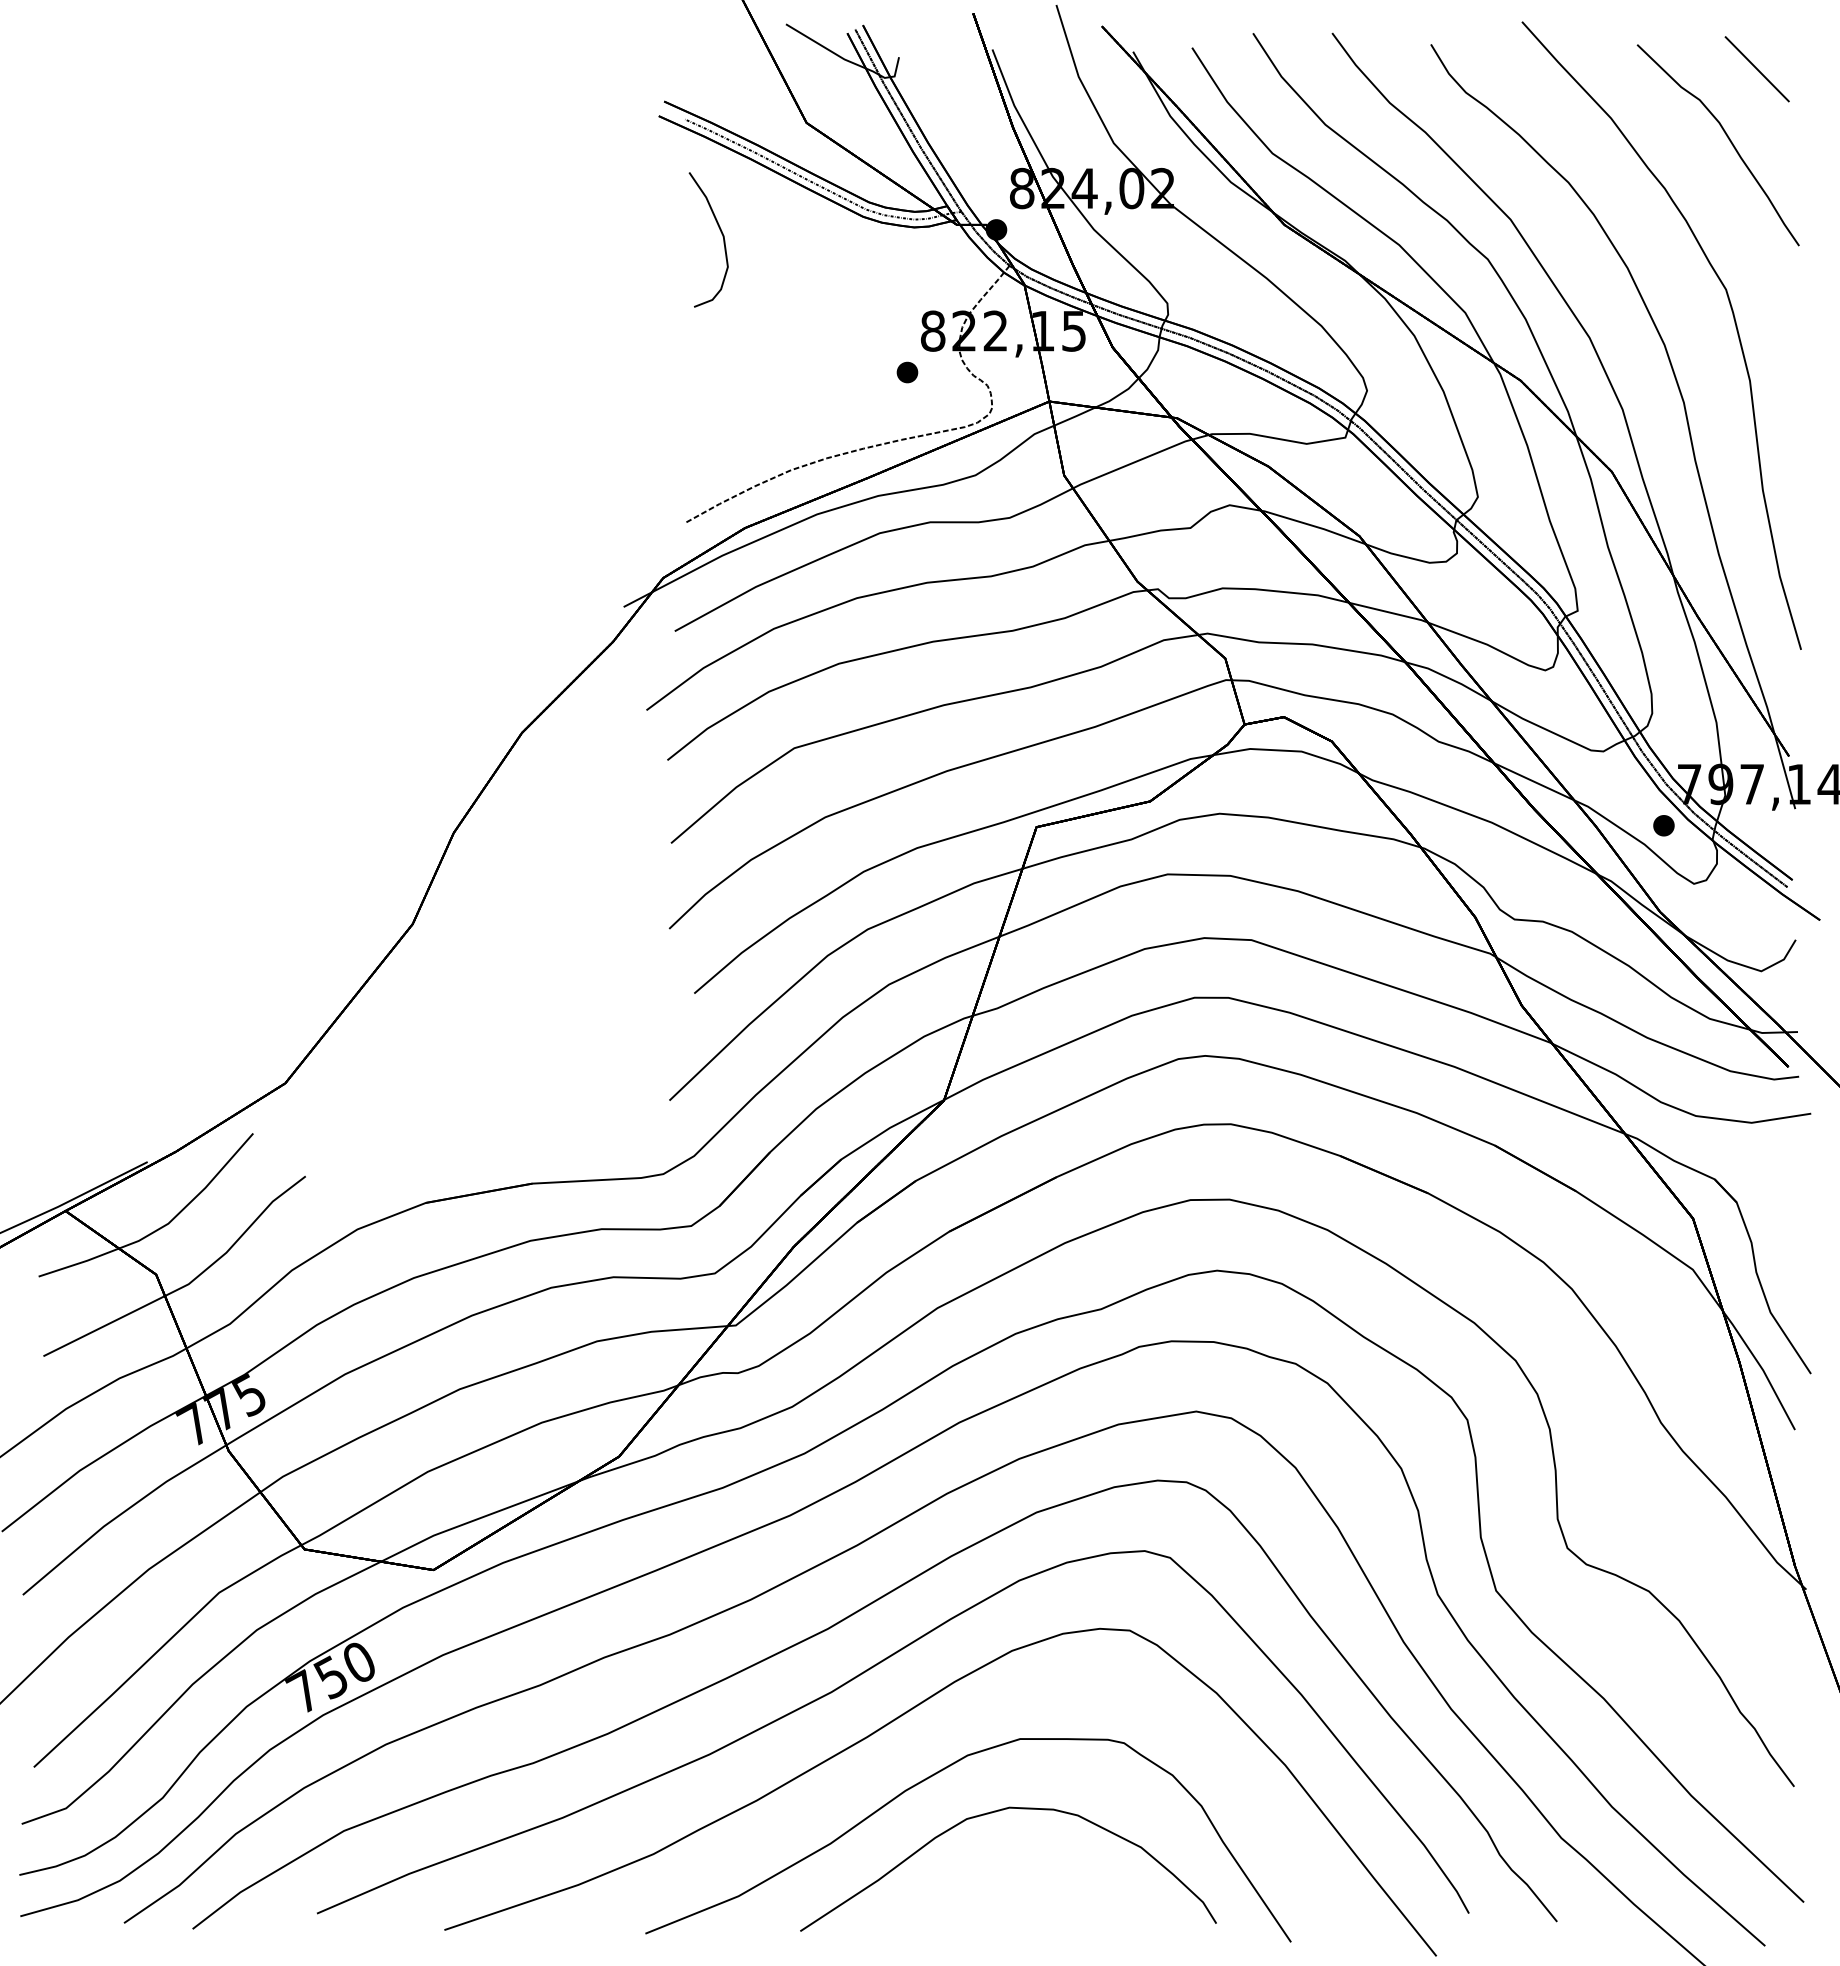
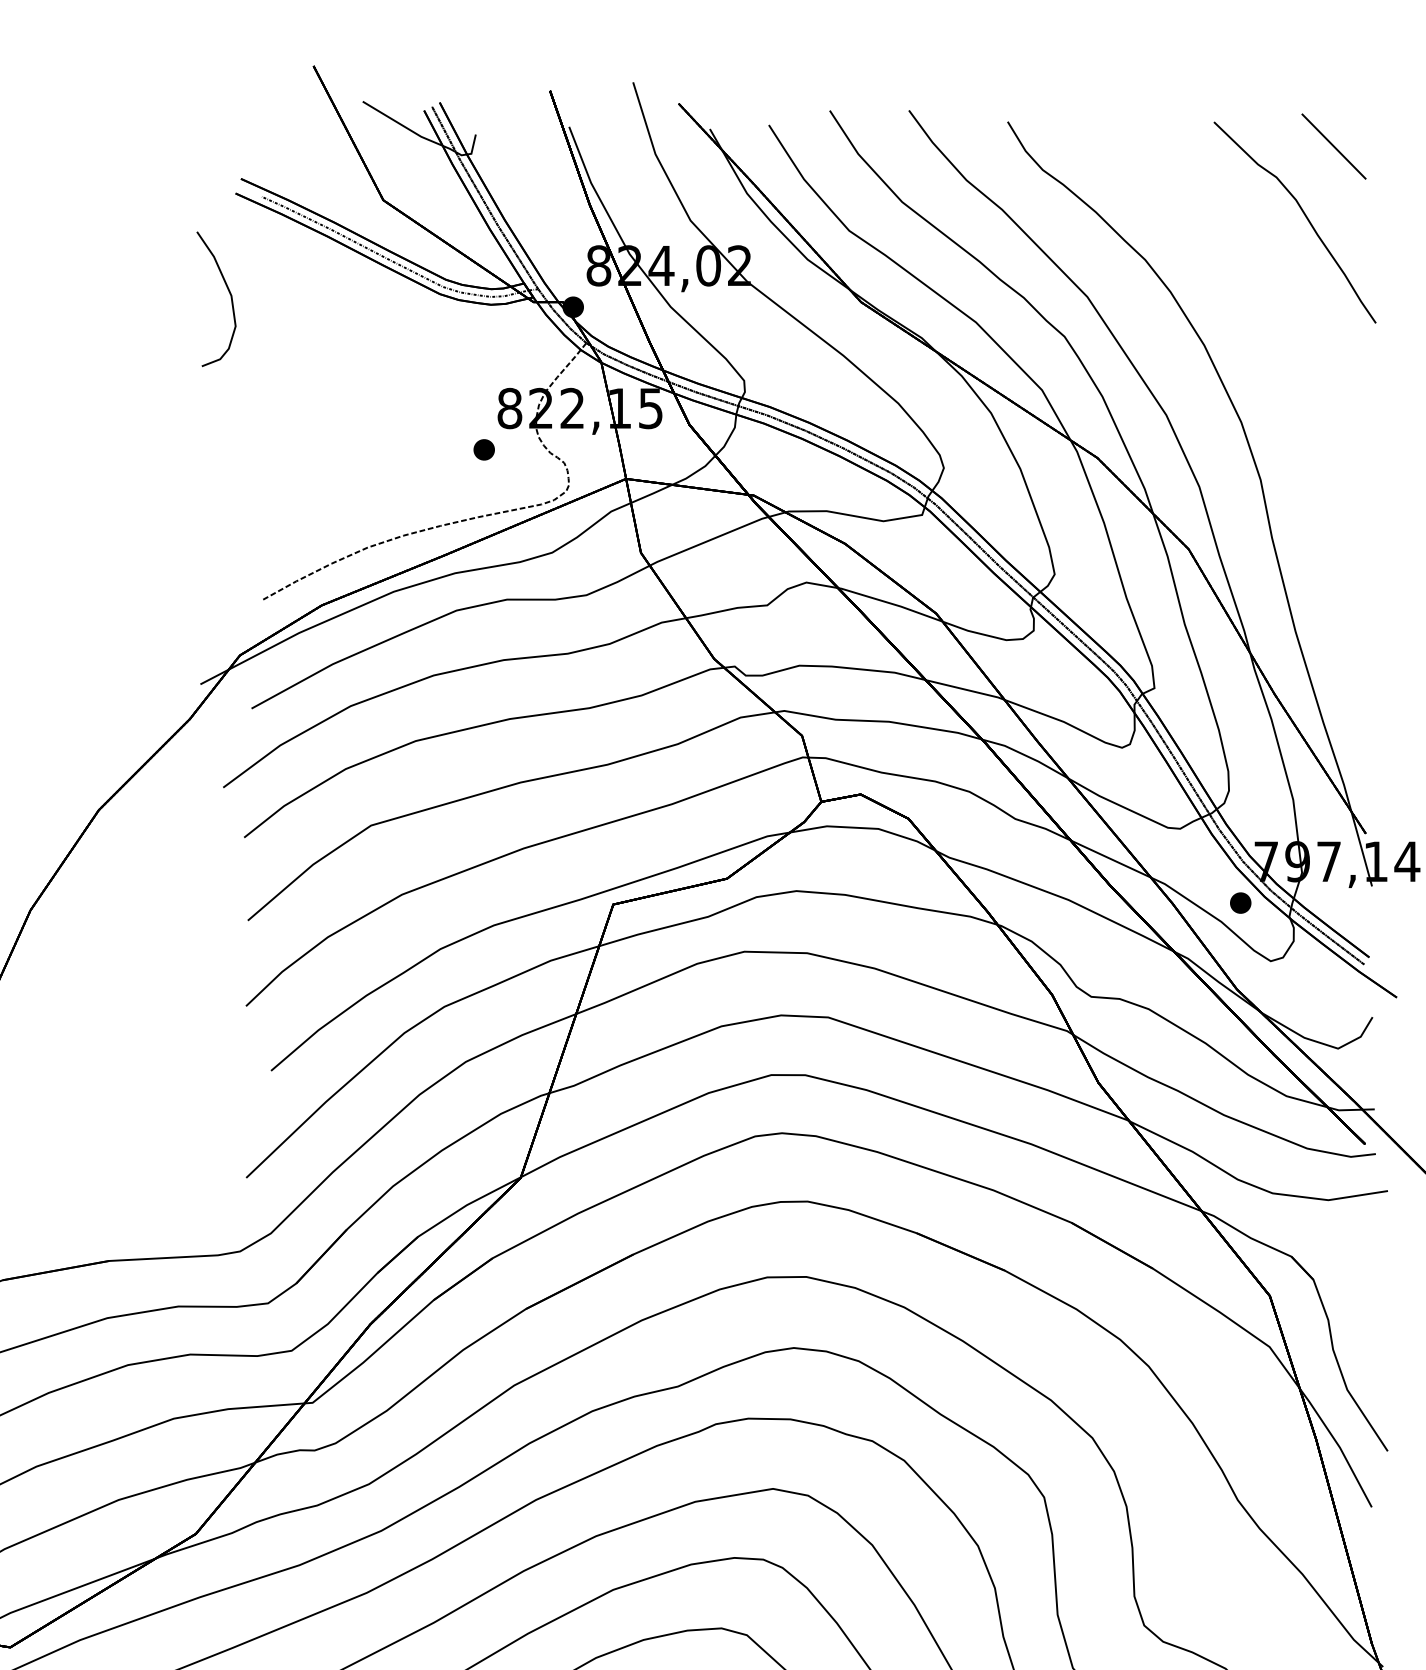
curve: (720, 232) -> (228, 291), moved
curve: (1733, 319) -> (1310, 396), removed

